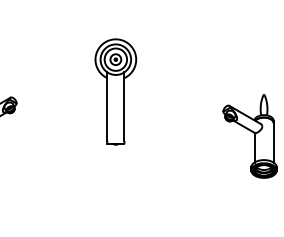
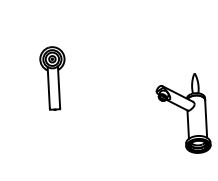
part: (115, 91) -> (53, 78), size x0.62

